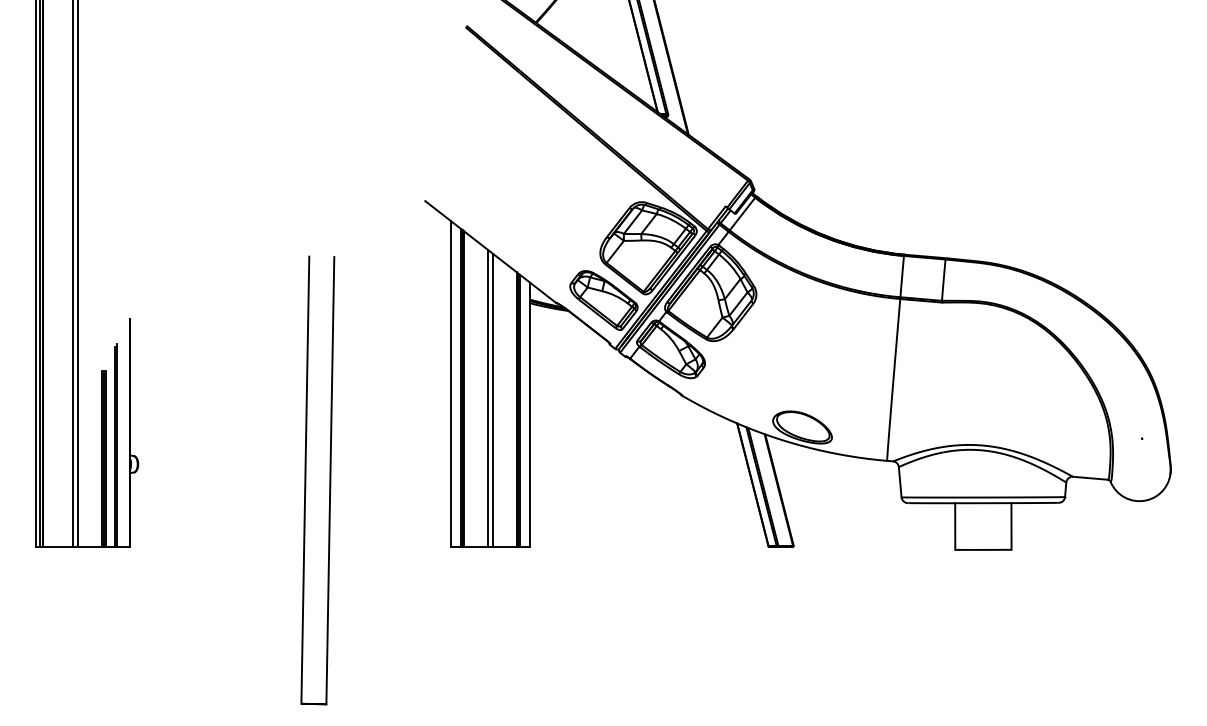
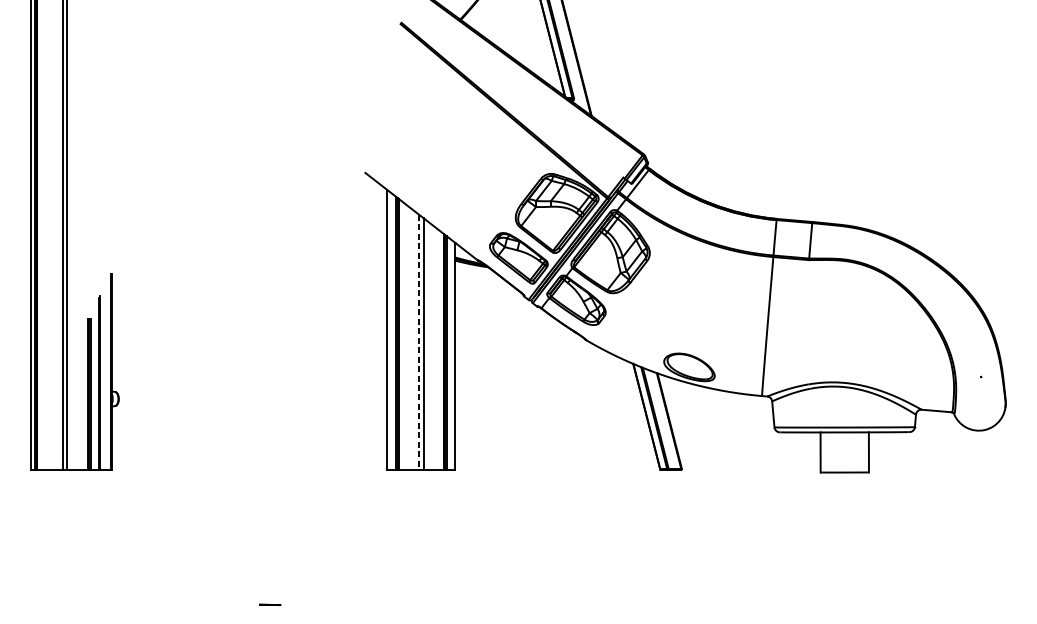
line: (488, 398) -> (419, 342), solid -> dashed
line: (305, 479) -> (262, 412), removed
line: (330, 480) -> (284, 412), removed

